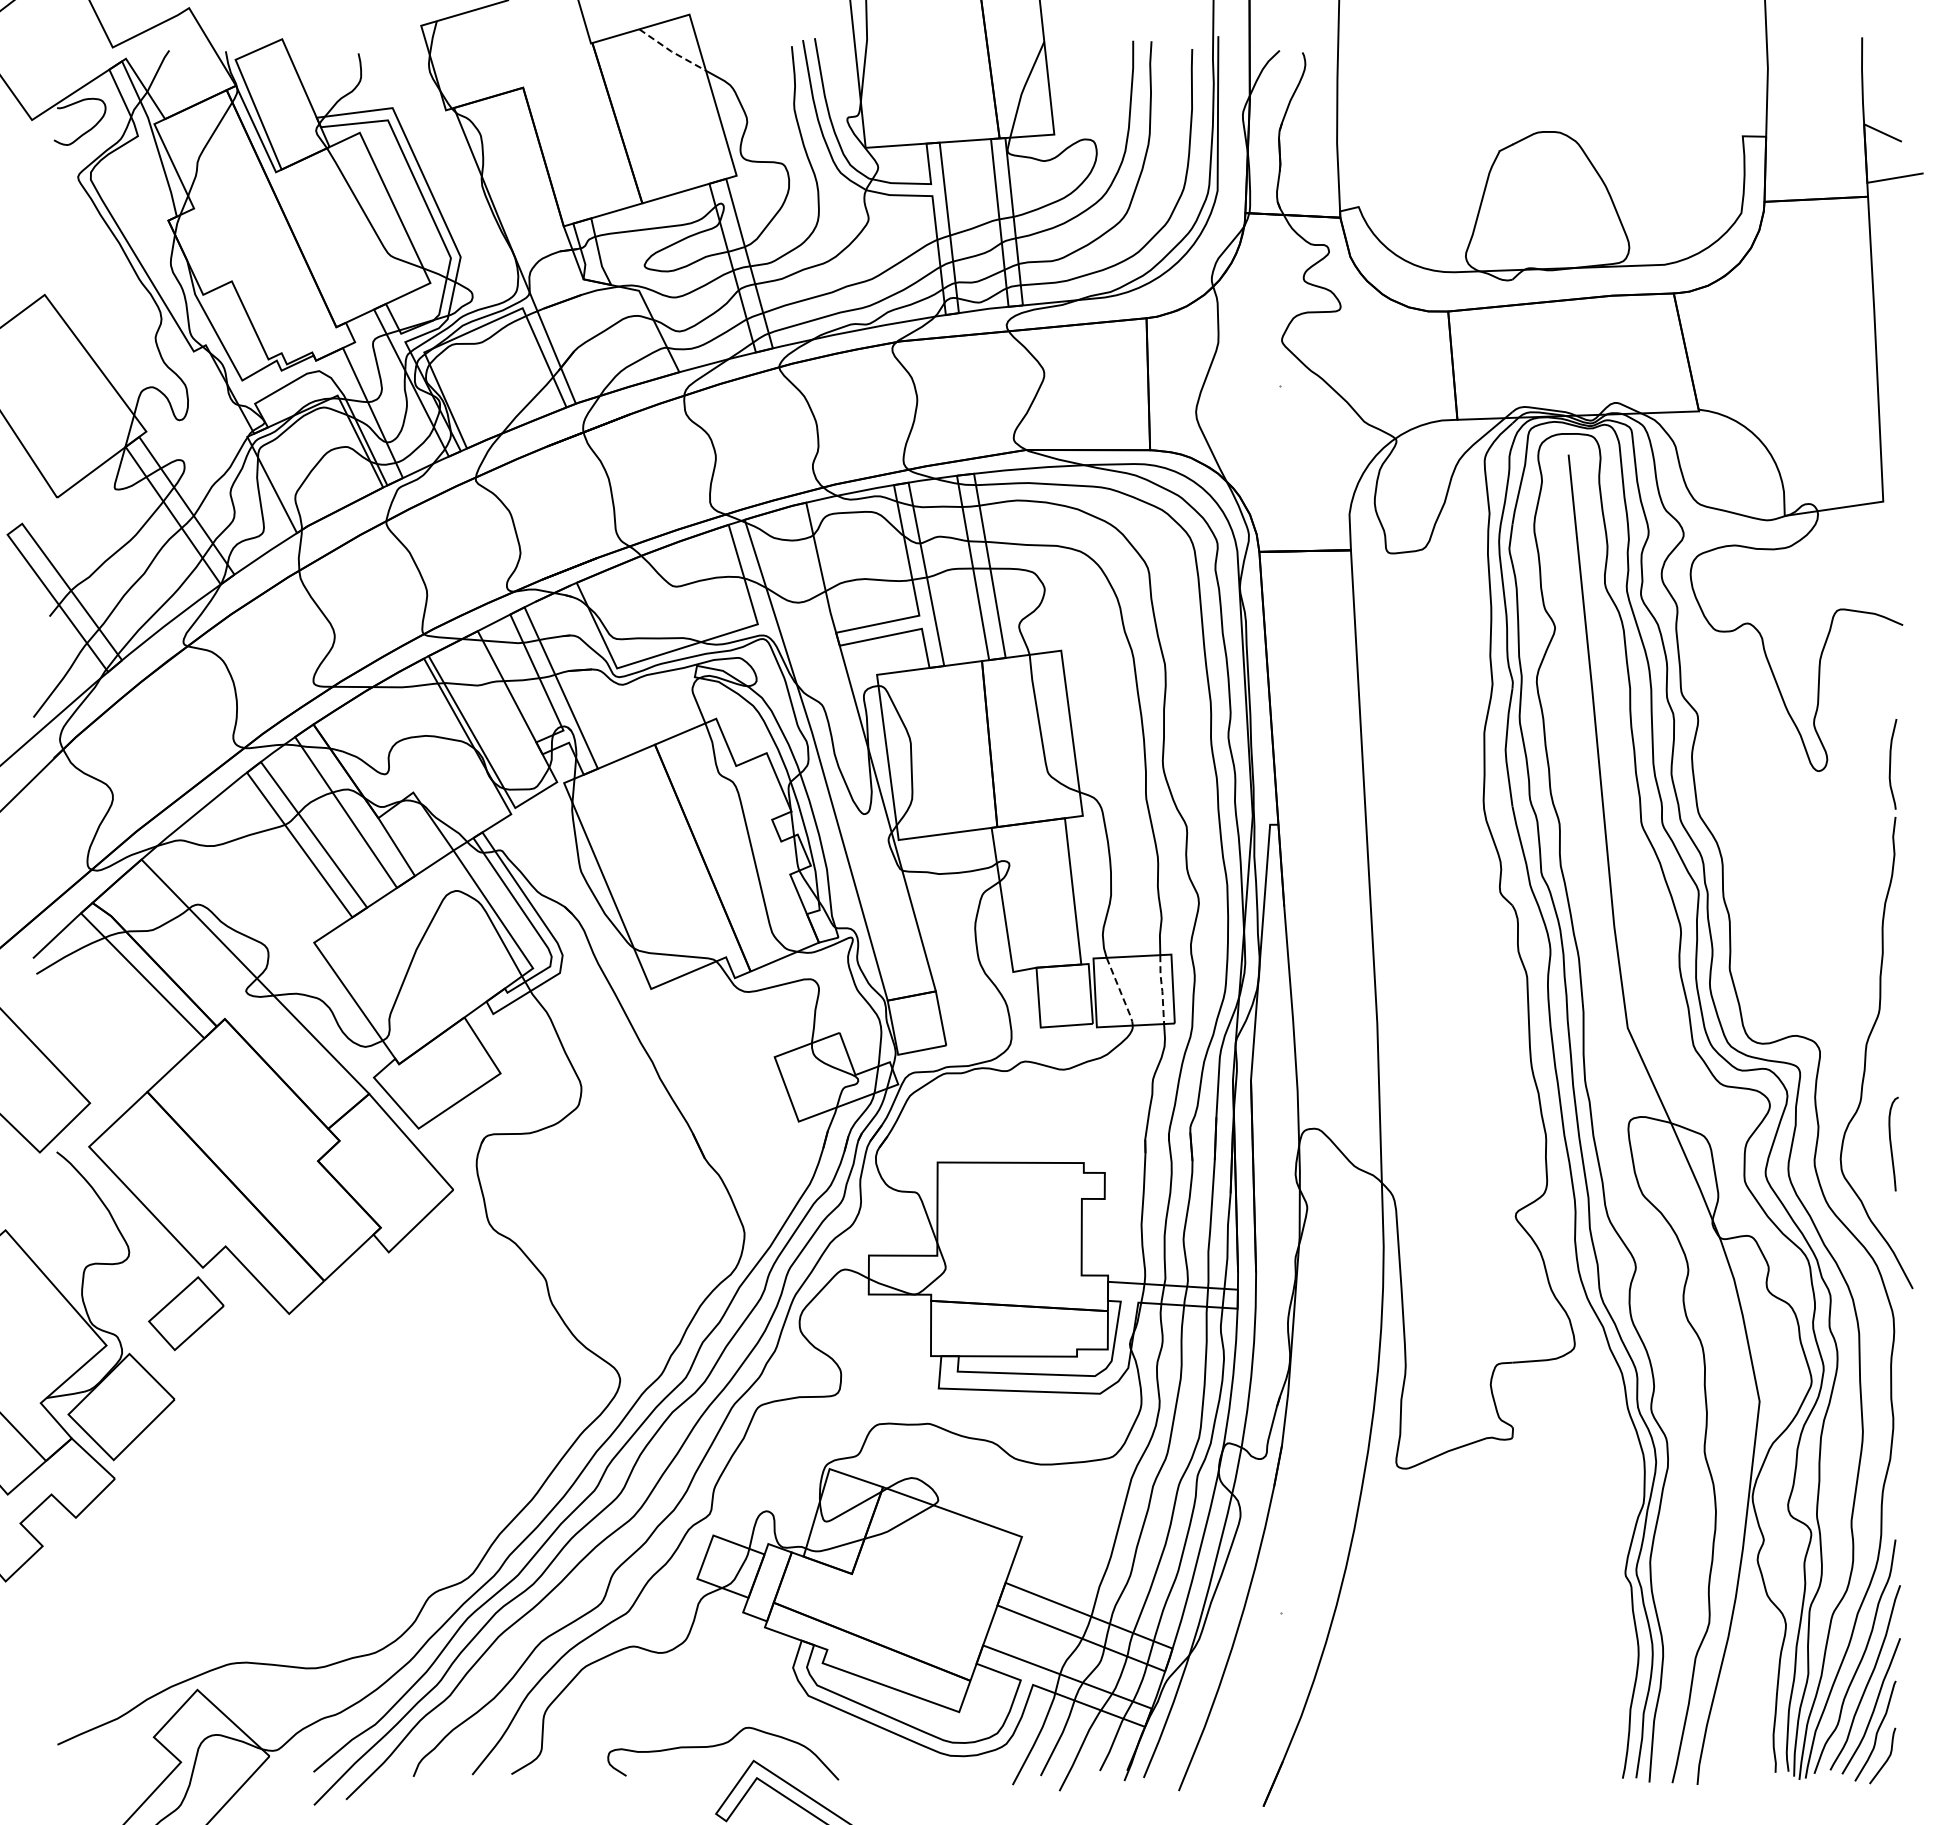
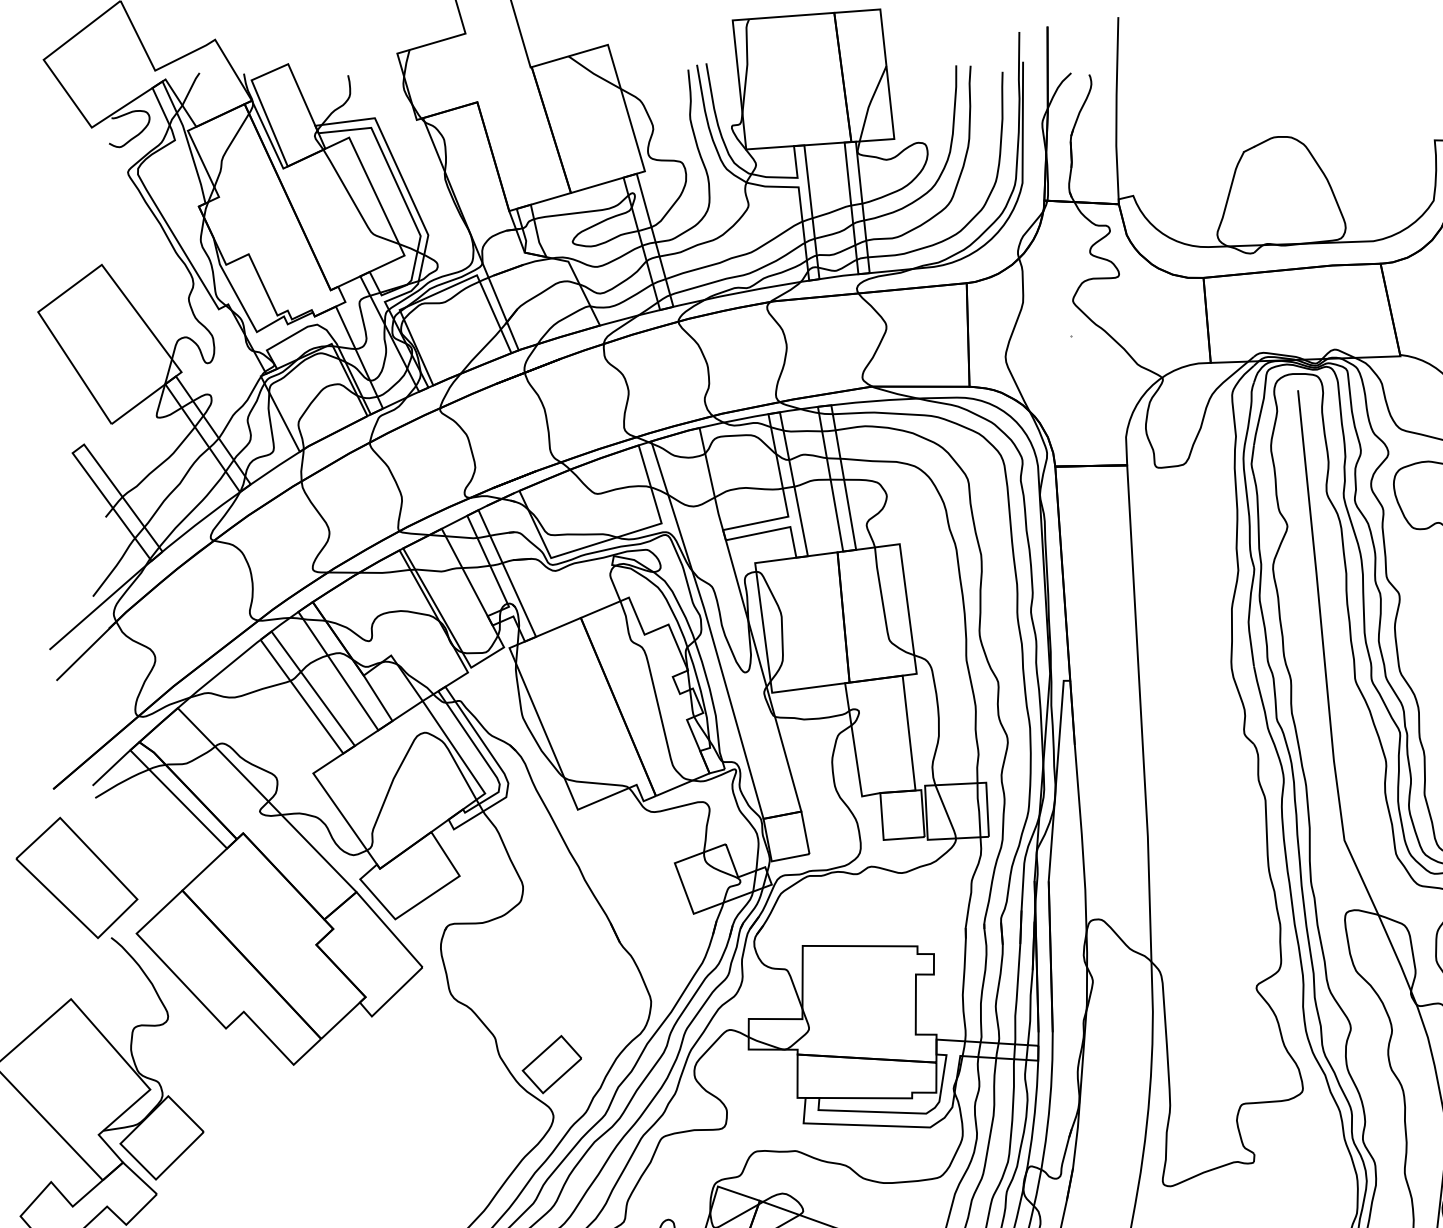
line: (671, 51) -> (593, 73), dashed -> solid
line: (1162, 989) -> (979, 810), dashed -> solid
line: (1120, 992) -> (946, 812), dashed -> solid
part: (186, 1313) -> (552, 1064), moved

